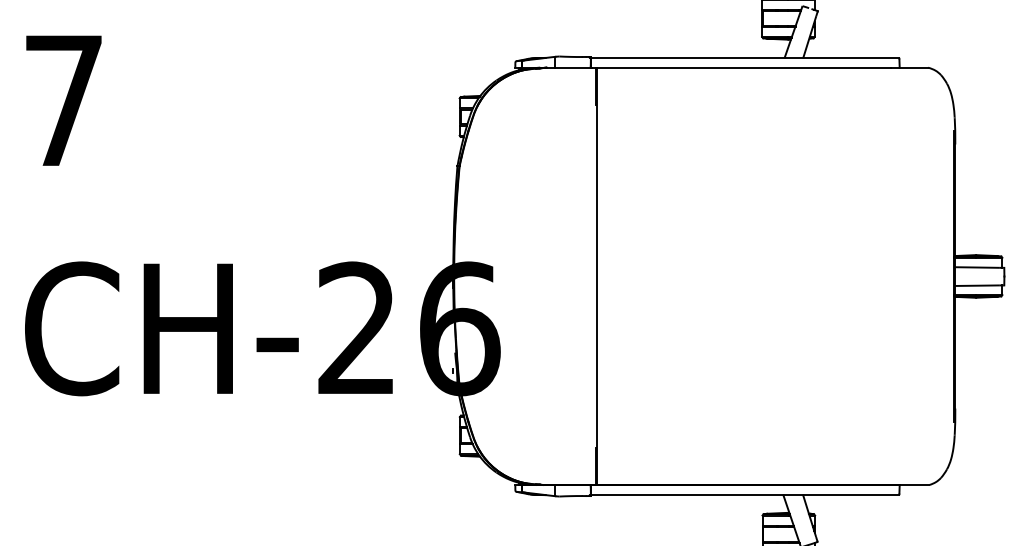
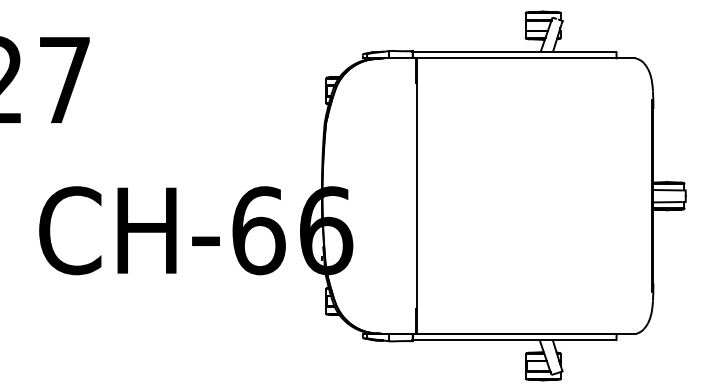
text: (357, 328) -> (258, 230), CH-26 -> CH-66

